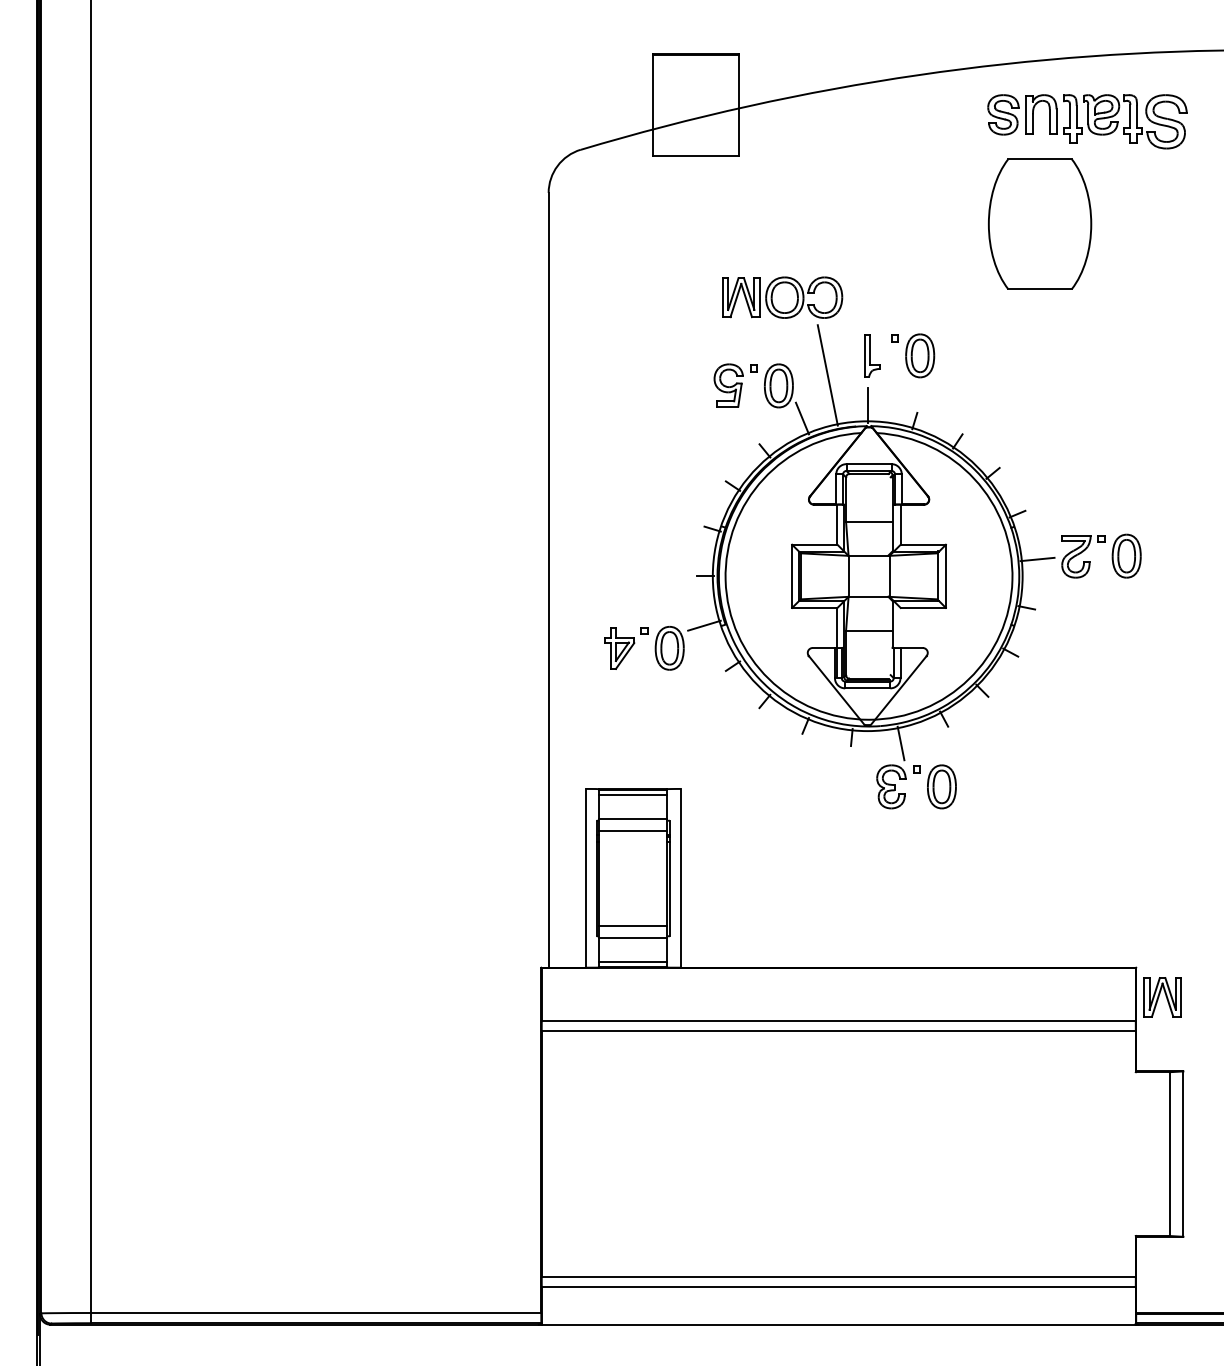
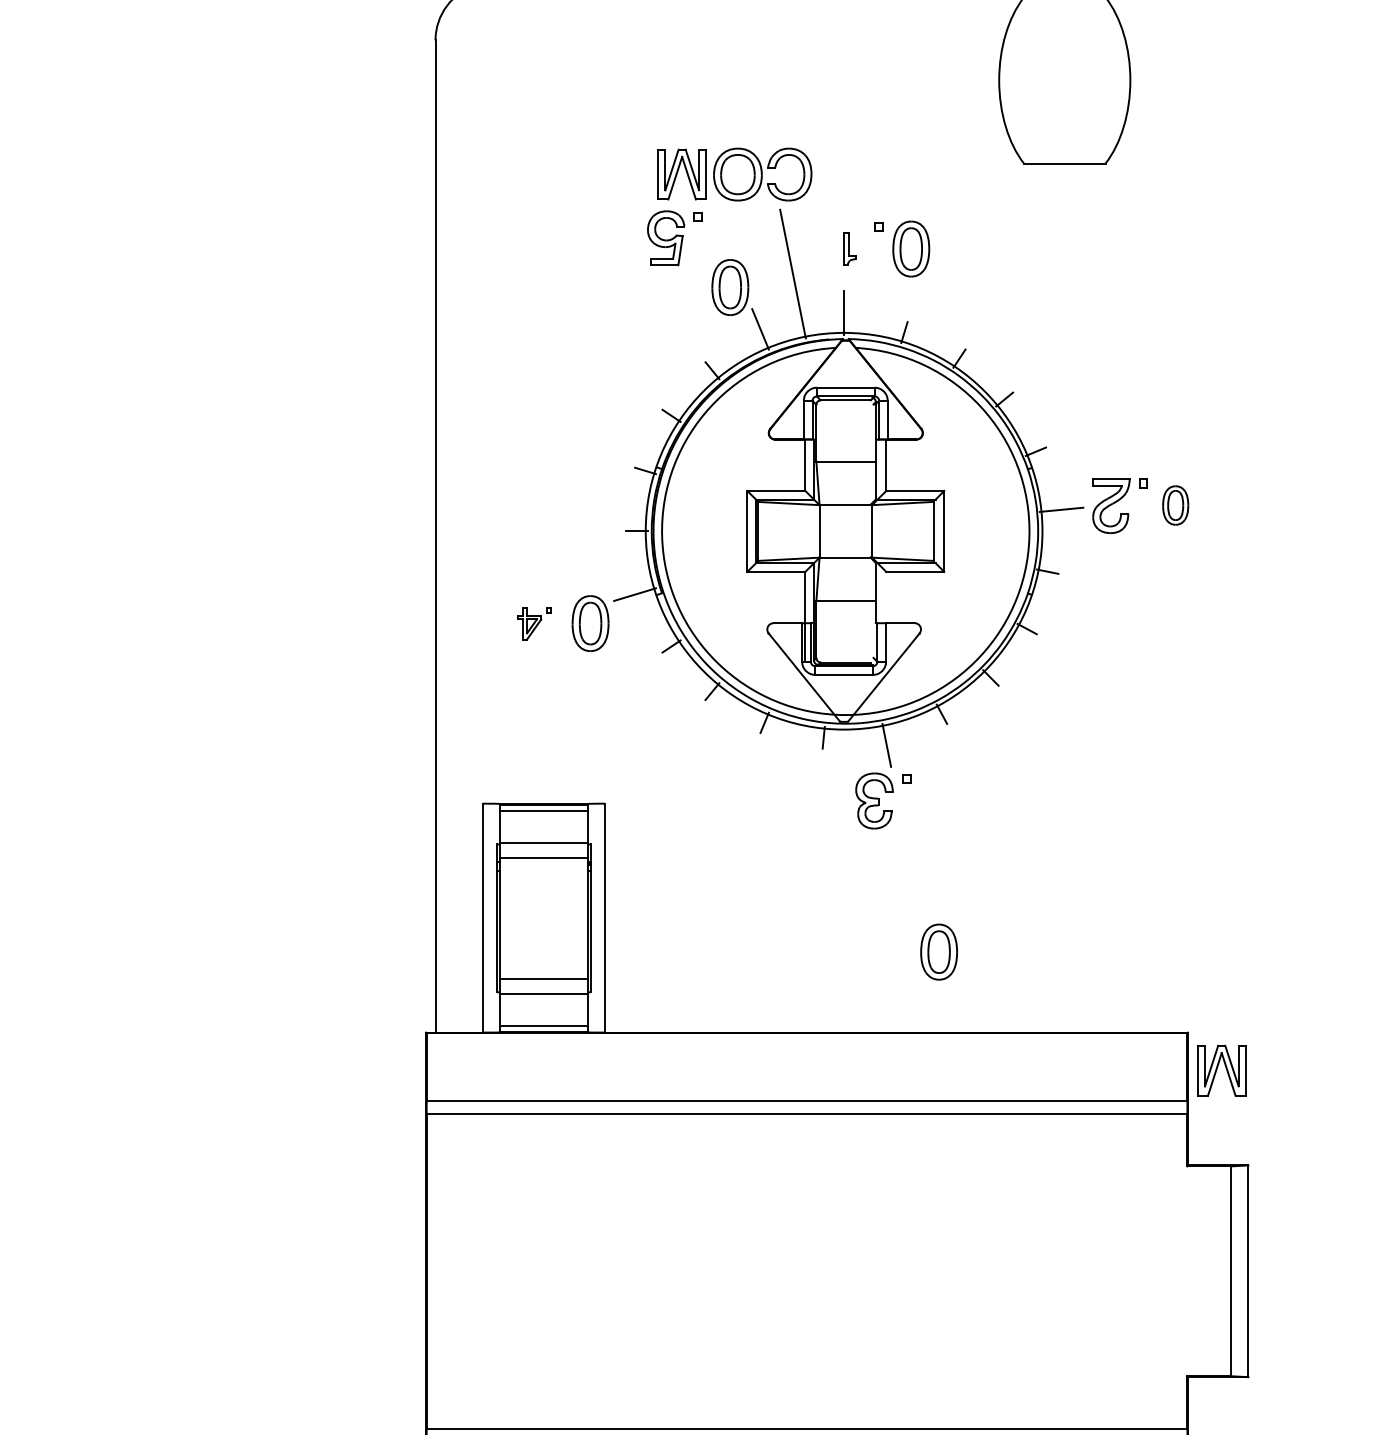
part: (872, 355) -> (850, 248), size x0.6
part: (735, 385) -> (674, 238), moved
part: (1126, 555) -> (1175, 504), size x0.7
part: (626, 648) -> (535, 623), size x0.6
part: (941, 786) -> (938, 951), moved

